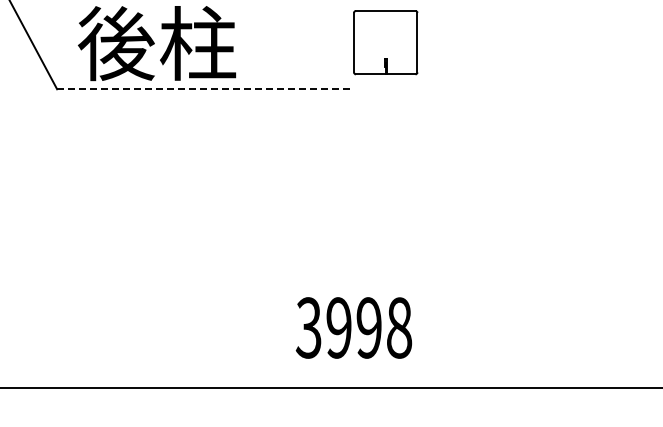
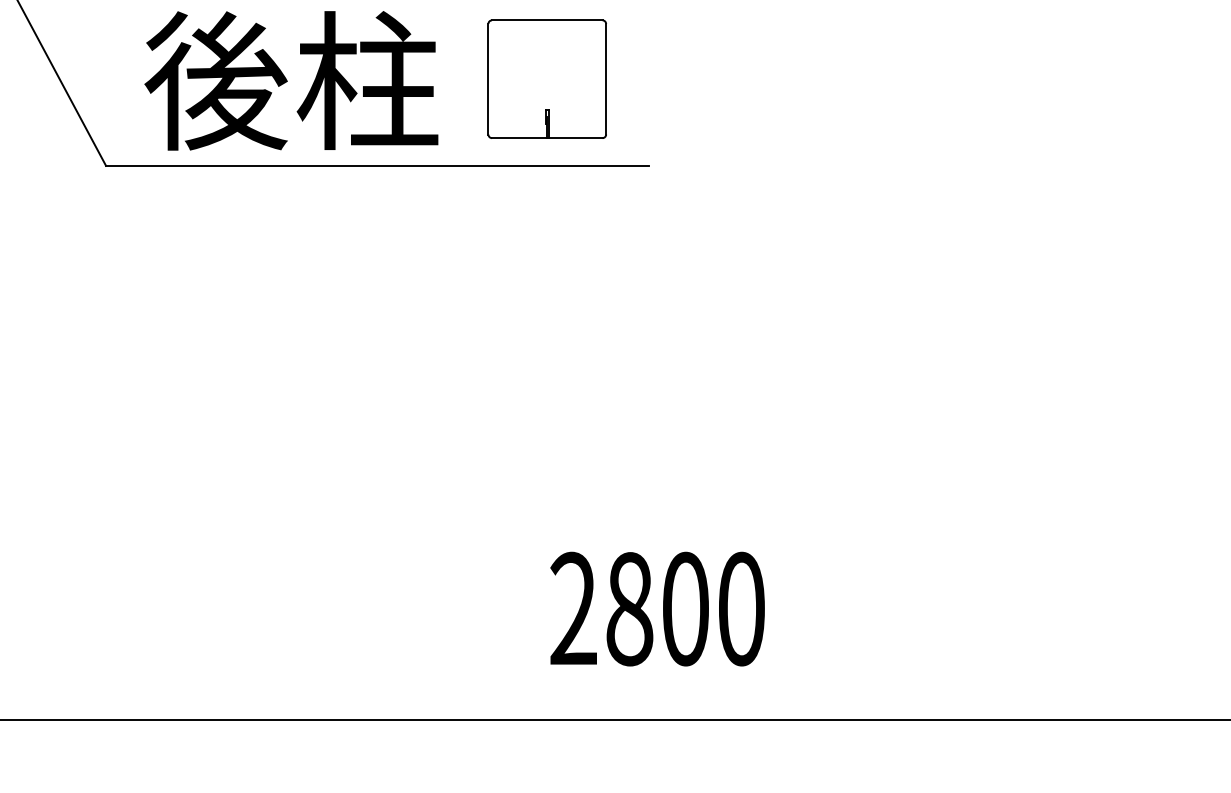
part: (385, 42) -> (546, 78), moved
line: (203, 89) -> (377, 166), dashed -> solid
text: (353, 327) -> (656, 608), 3998 -> 2800

